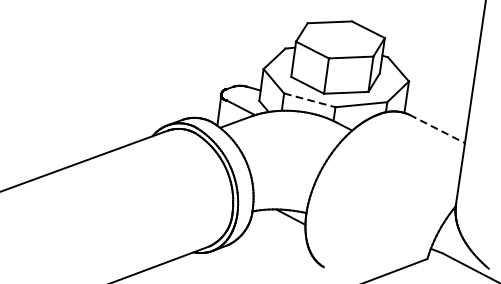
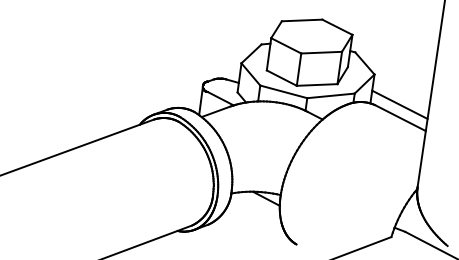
line: (310, 101) -> (284, 92), dashed -> solid
line: (436, 114) -> (399, 104), added
line: (437, 129) -> (400, 118), dashed -> solid

